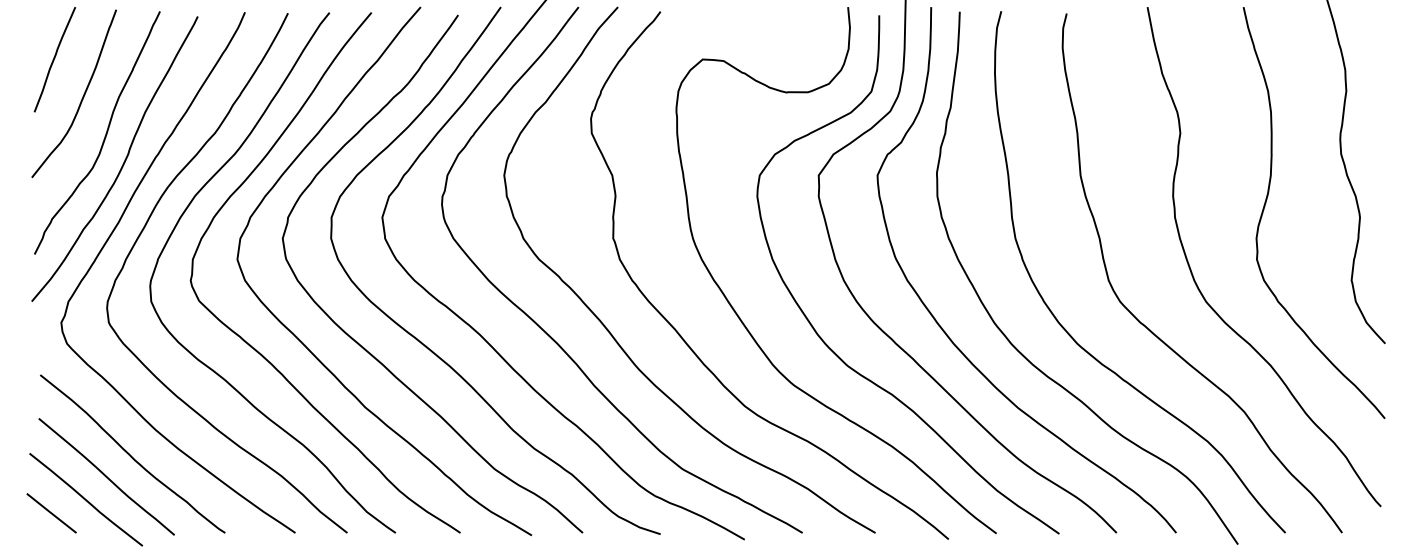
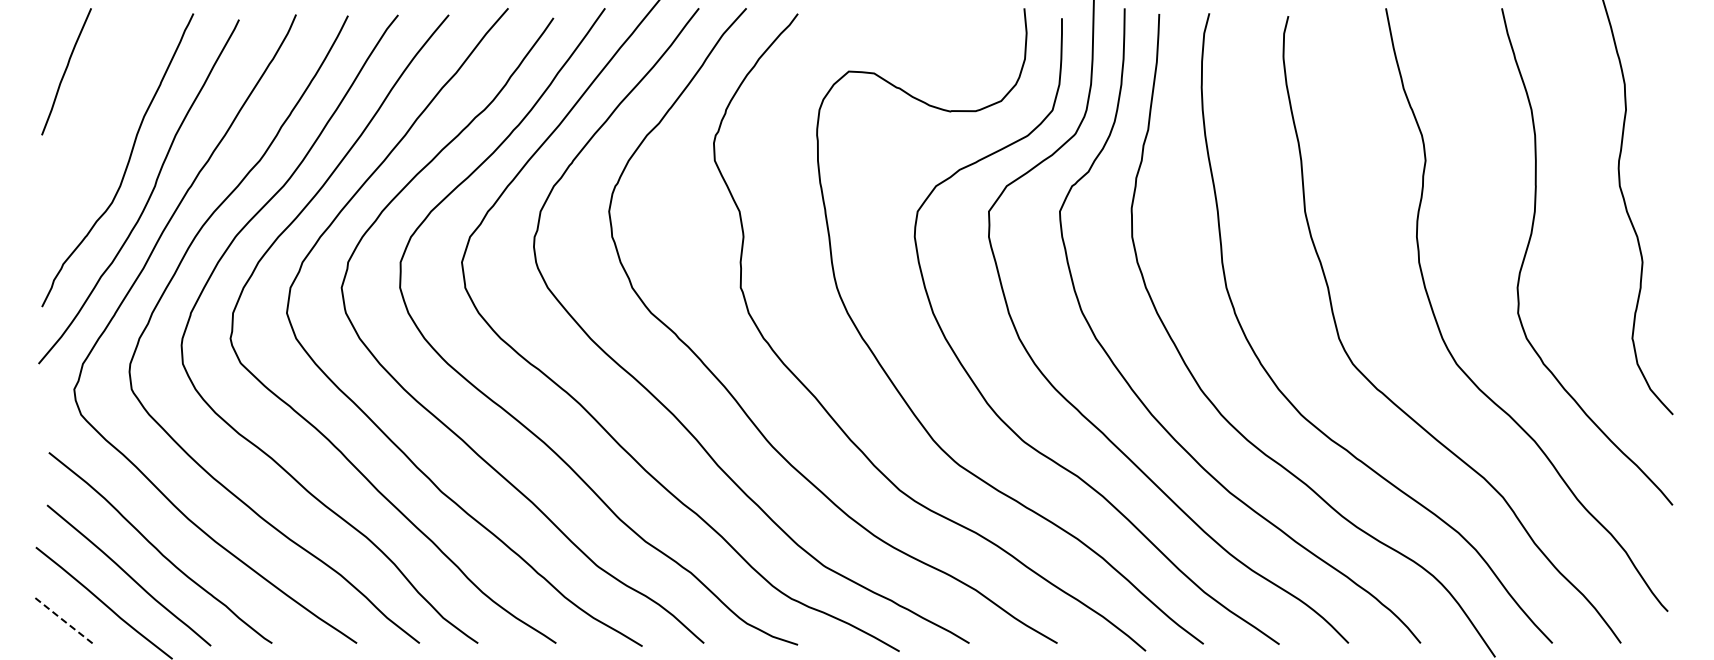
curve: (82, 97) -> (99, 117), removed
line: (50, 513) -> (61, 619), solid -> dashed

